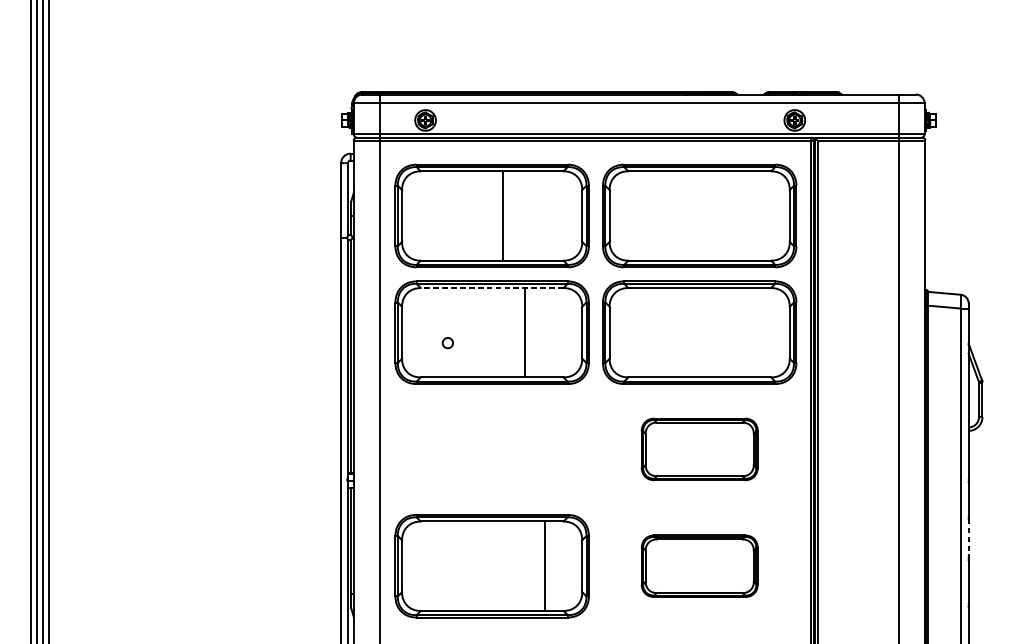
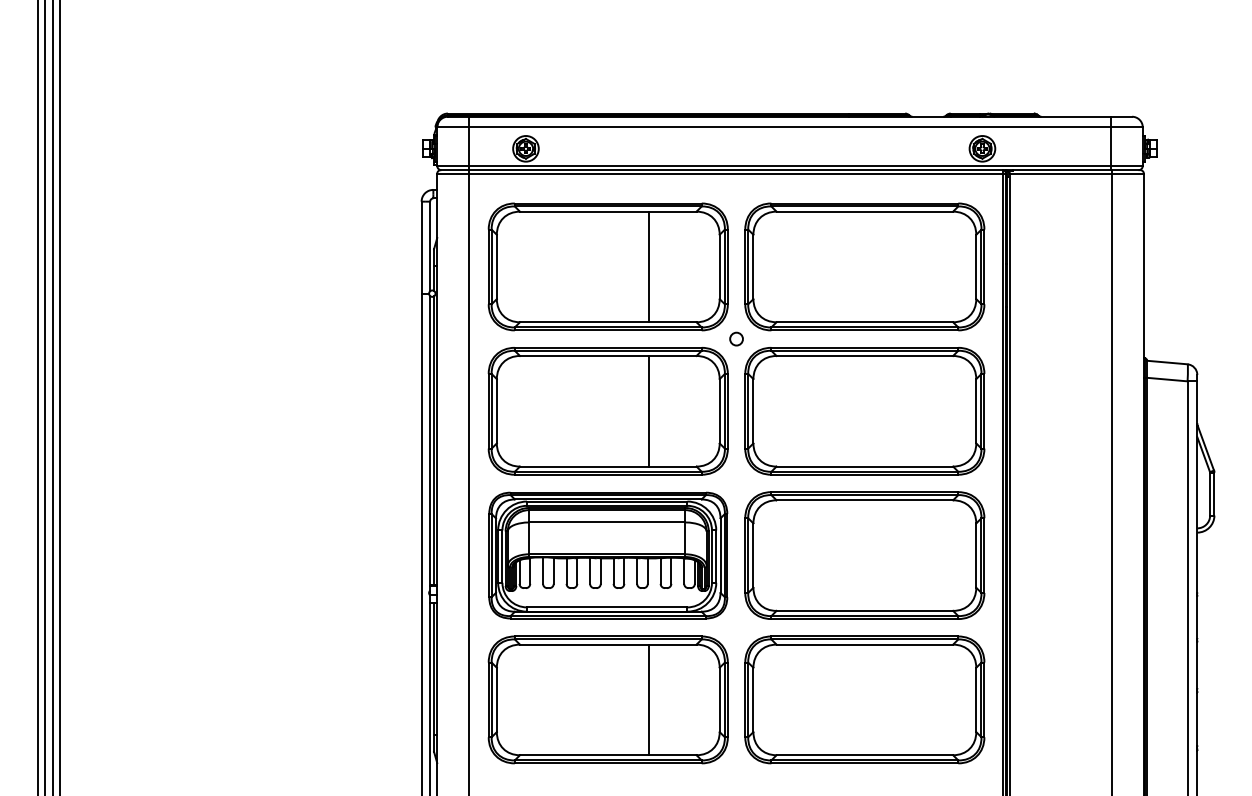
line: (502, 215) -> (648, 266), moved
line: (491, 287) -> (607, 355), dashed -> solid
circle: (447, 342) -> (736, 338), moved
part: (492, 449) -> (608, 555), added
part: (699, 449) -> (864, 555), size x1.67
line: (968, 539) -> (1197, 666), dashed -> solid
line: (544, 565) -> (648, 699), moved
part: (699, 565) -> (864, 699), size x1.67

